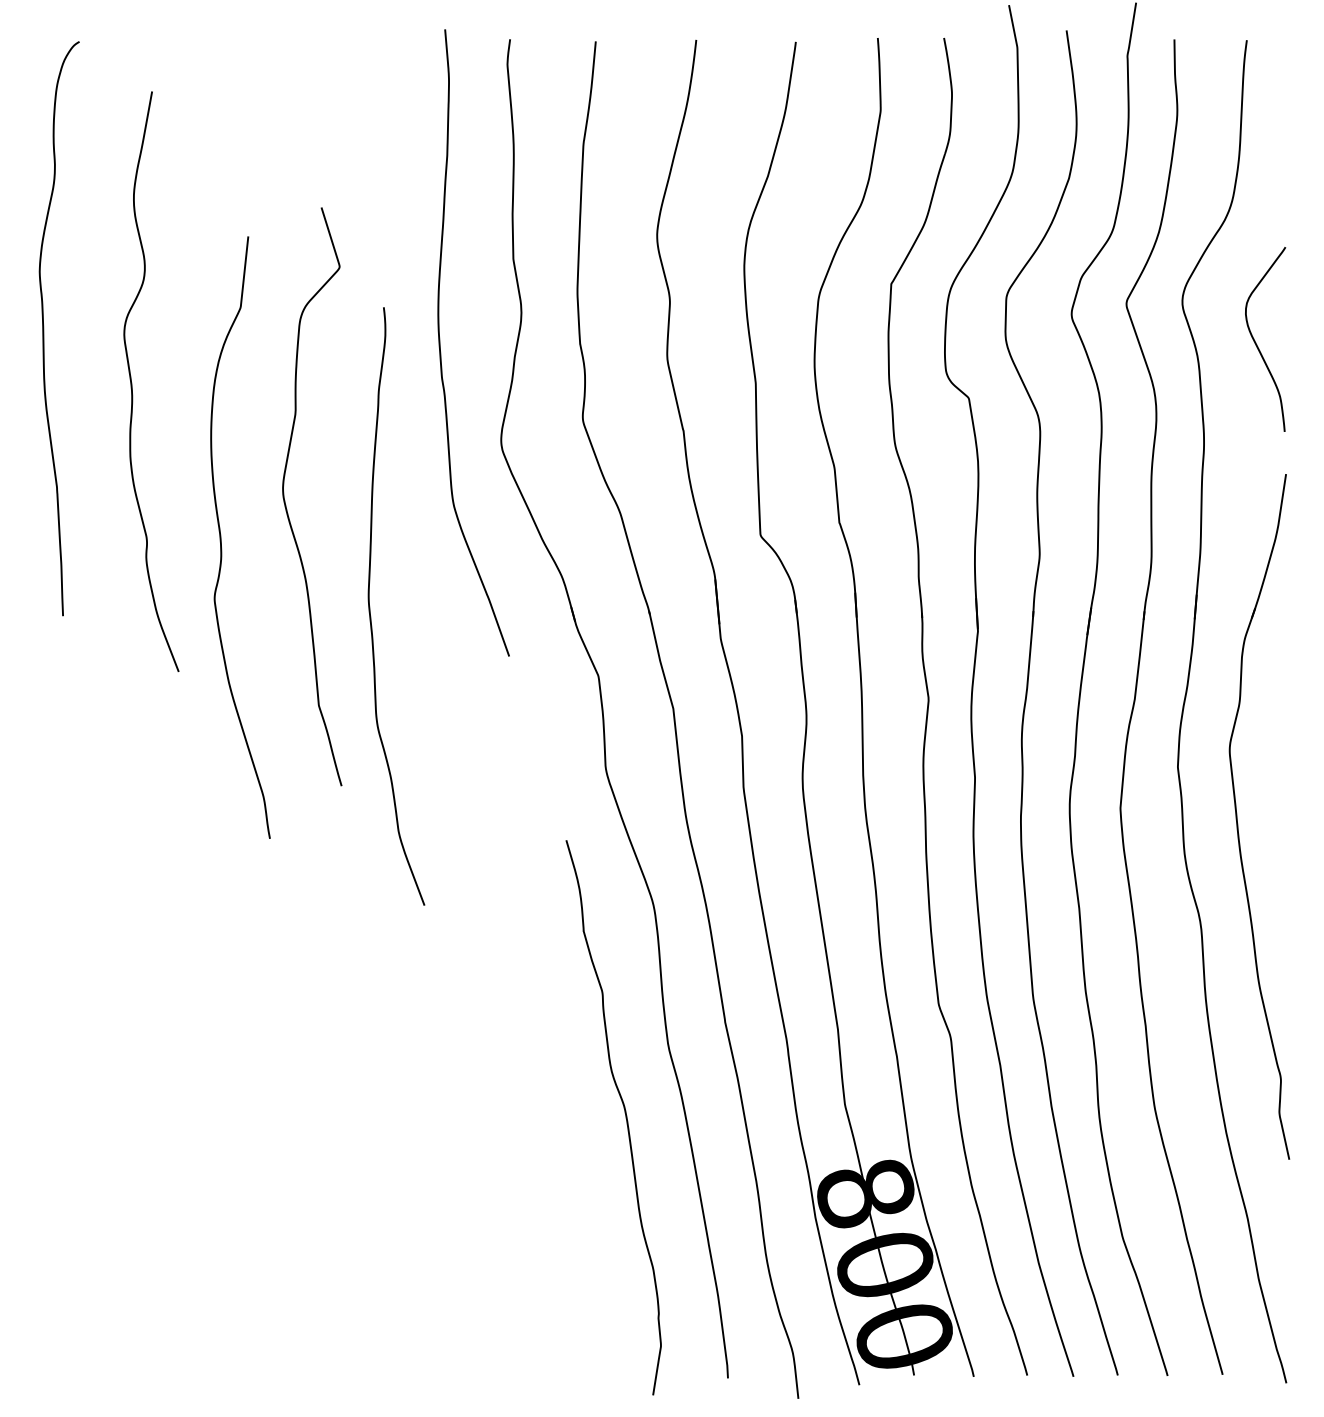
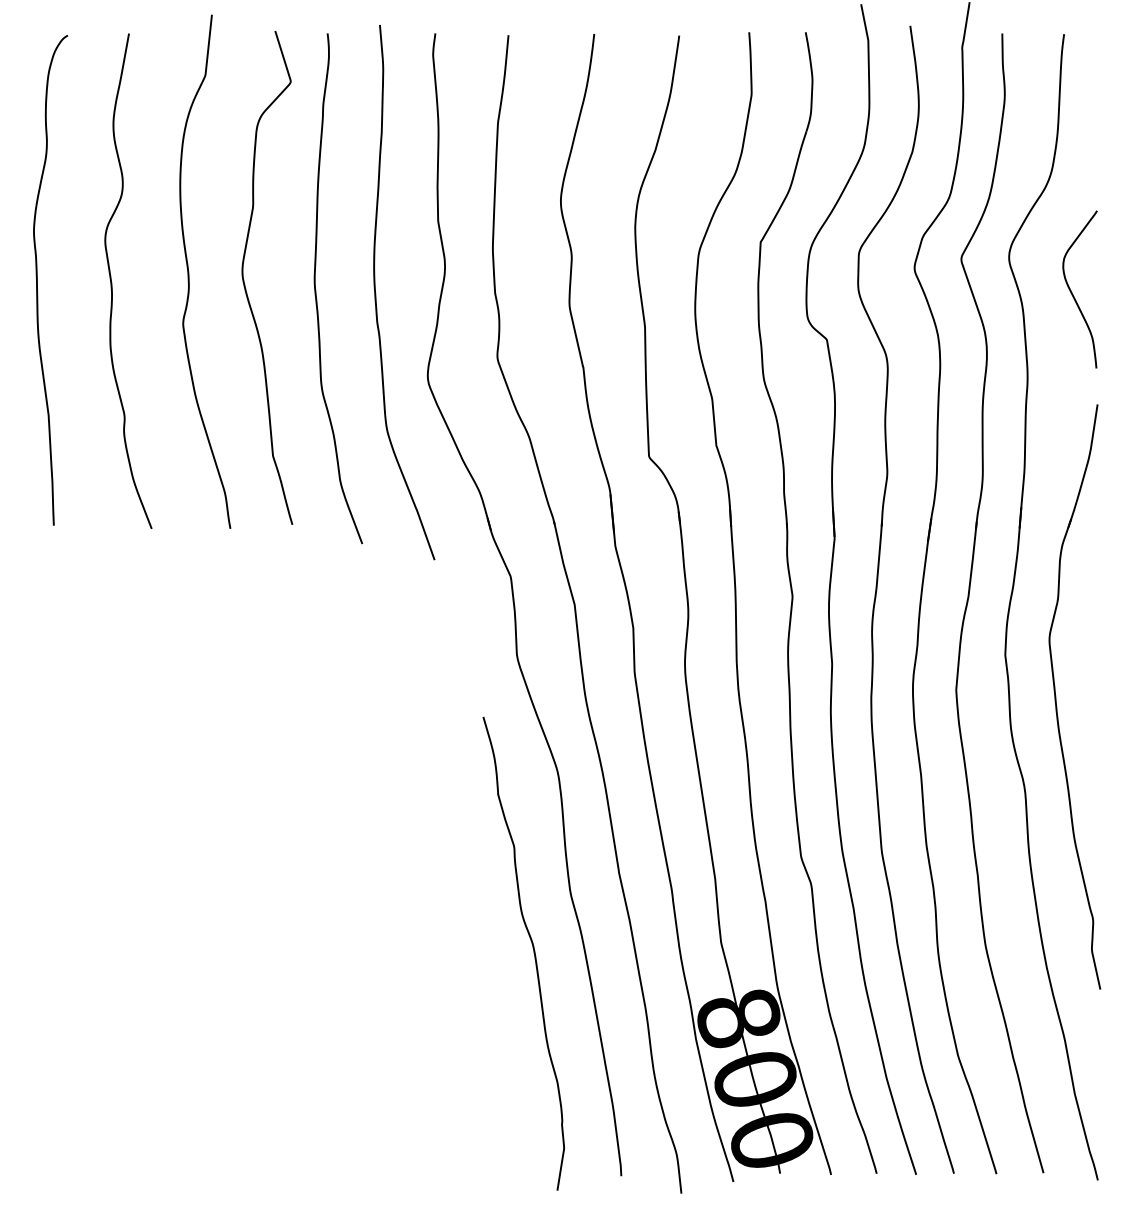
curve: (132, 382) -> (112, 281), moved
curve: (285, 500) -> (244, 281), moved
curve: (221, 537) -> (189, 271), moved
curve: (370, 606) -> (316, 288), moved

